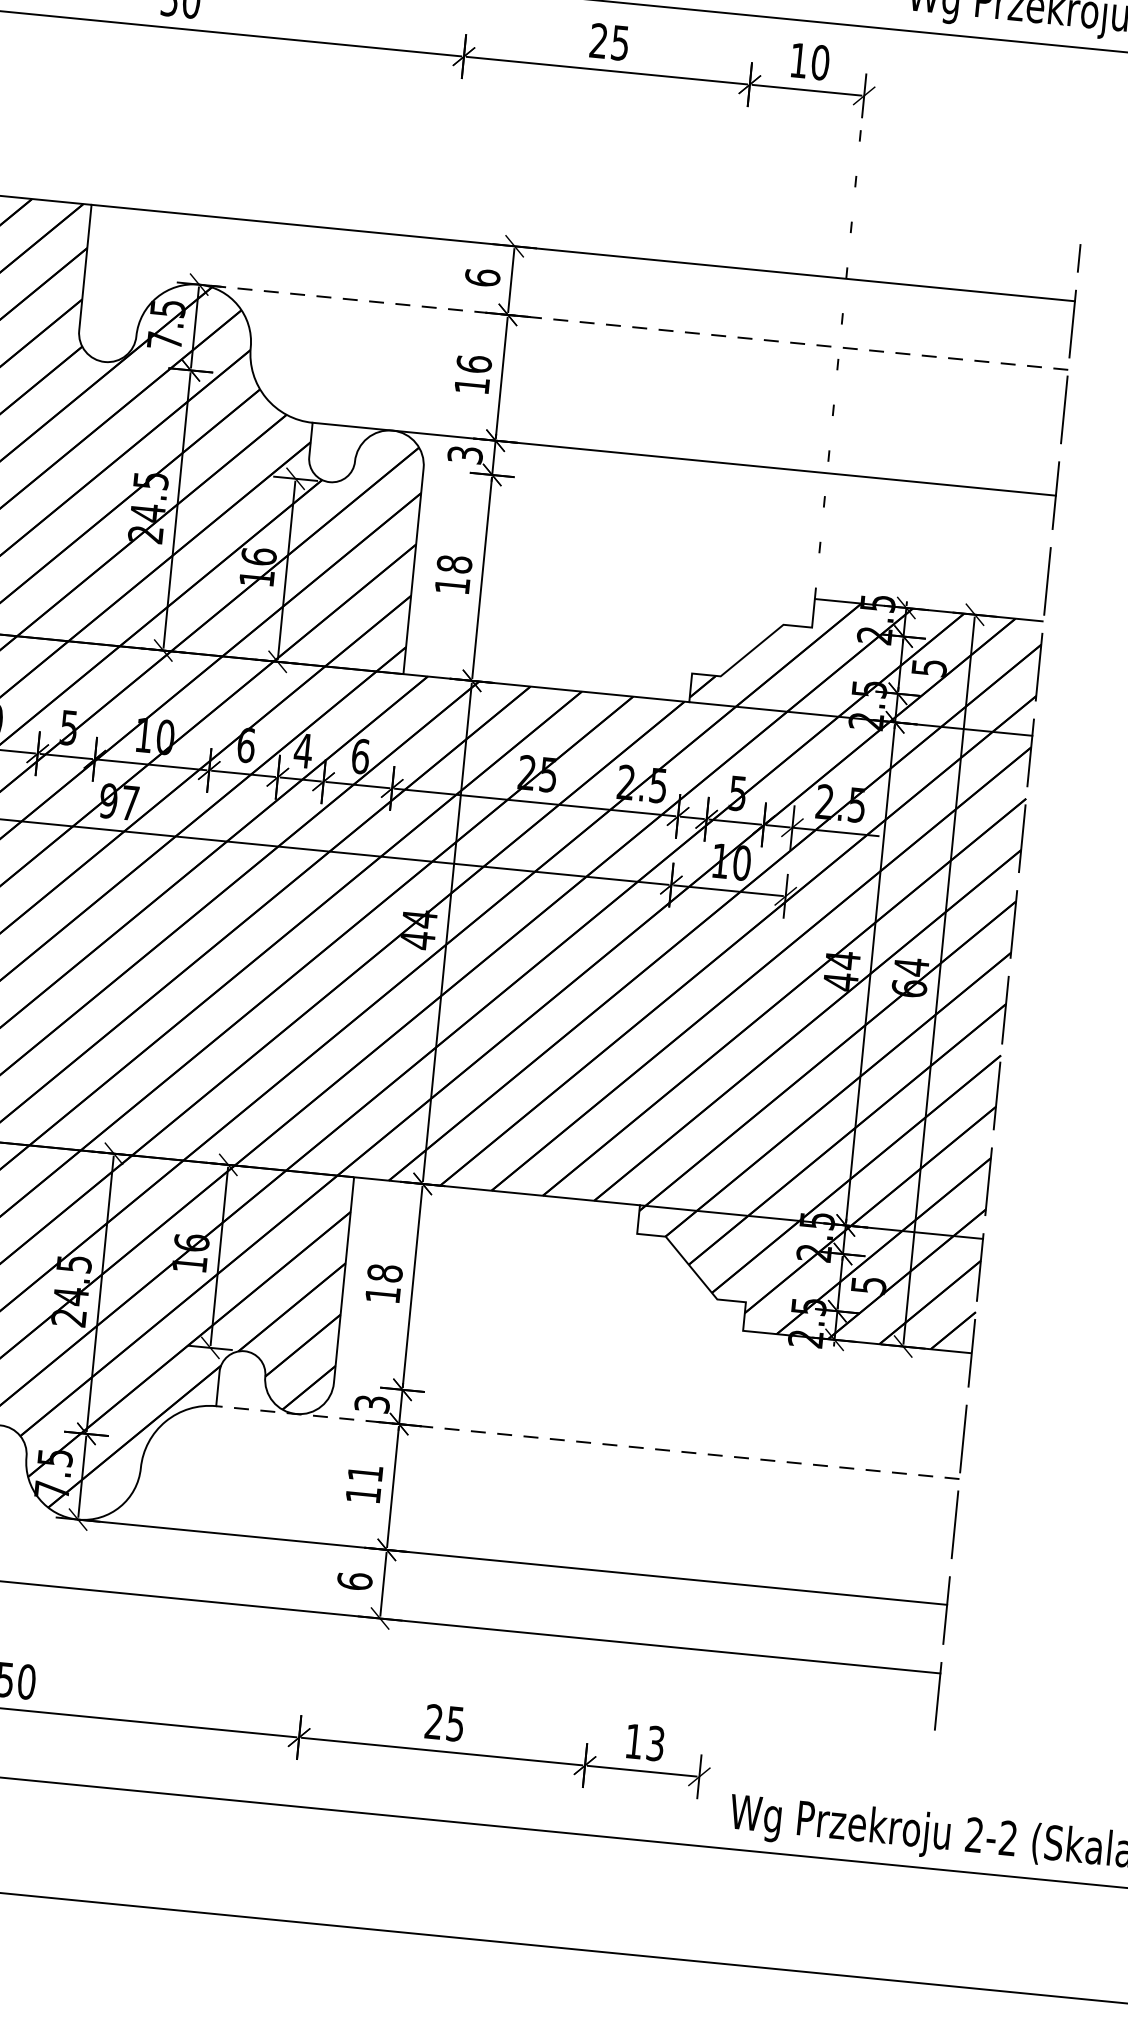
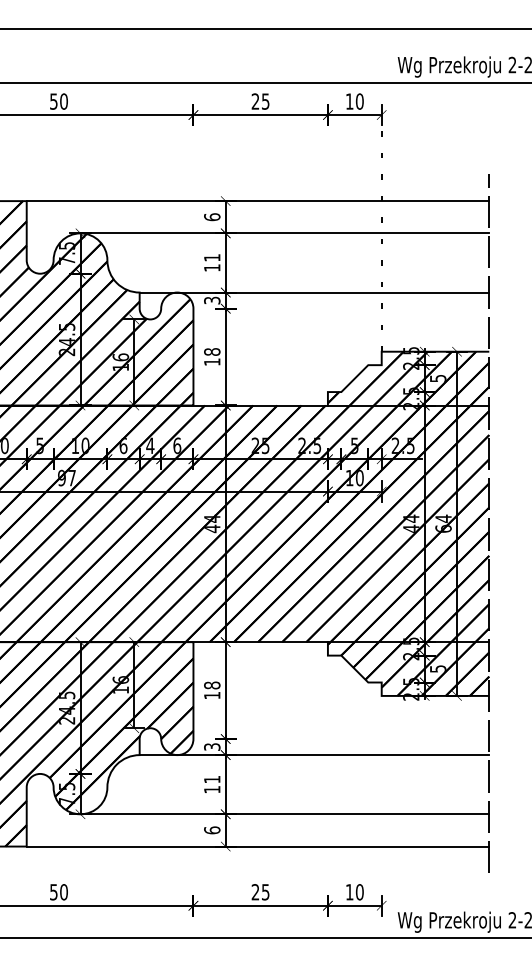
line: (632, 327) -> (284, 233), dashed -> solid
text: (474, 363) -> (212, 257), 16 -> 11
line: (587, 1443) -> (314, 755), dashed -> solid
text: (654, 1744) -> (359, 892), 13 -> 10

